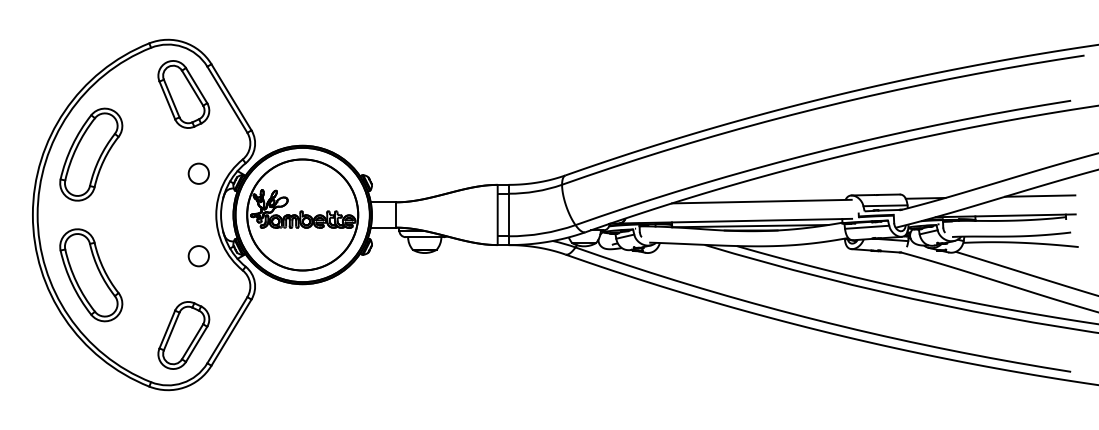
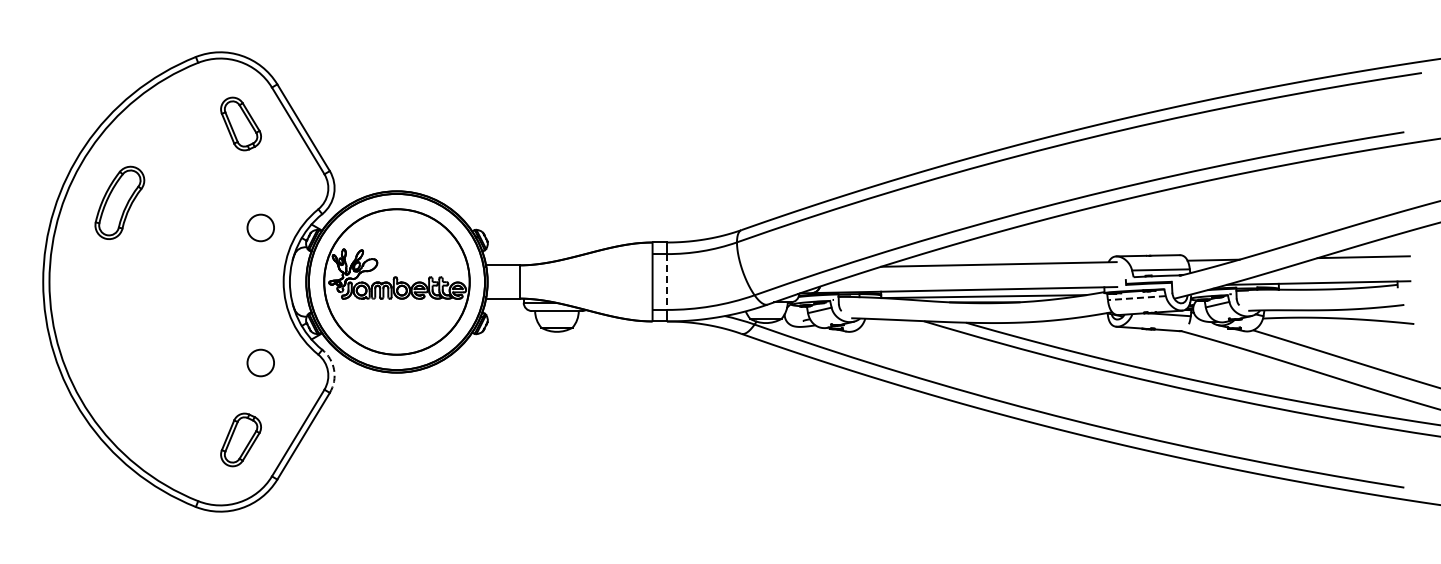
part: (183, 94) -> (240, 123), size x0.6
part: (91, 154) -> (119, 202), size x0.6
line: (508, 215) -> (666, 282), solid -> dashed
line: (866, 227) -> (1136, 298), solid -> dashed
circle: (198, 255) -> (260, 362), moved
part: (91, 274) -> (119, 360), removed
arc: (255, 281) -> (334, 369), solid -> dashed
part: (183, 335) -> (240, 439), size x0.6

